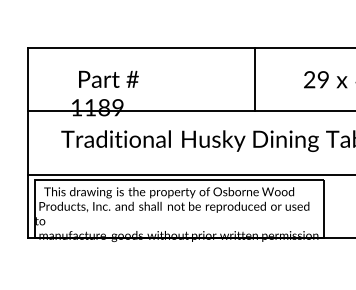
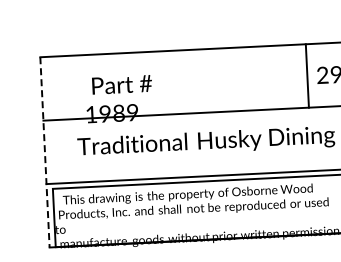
line: (255, 79) -> (307, 75), moved
text: (90, 107) -> (105, 113), 1189 -> 1989
line: (28, 143) -> (45, 152), solid -> dashed

